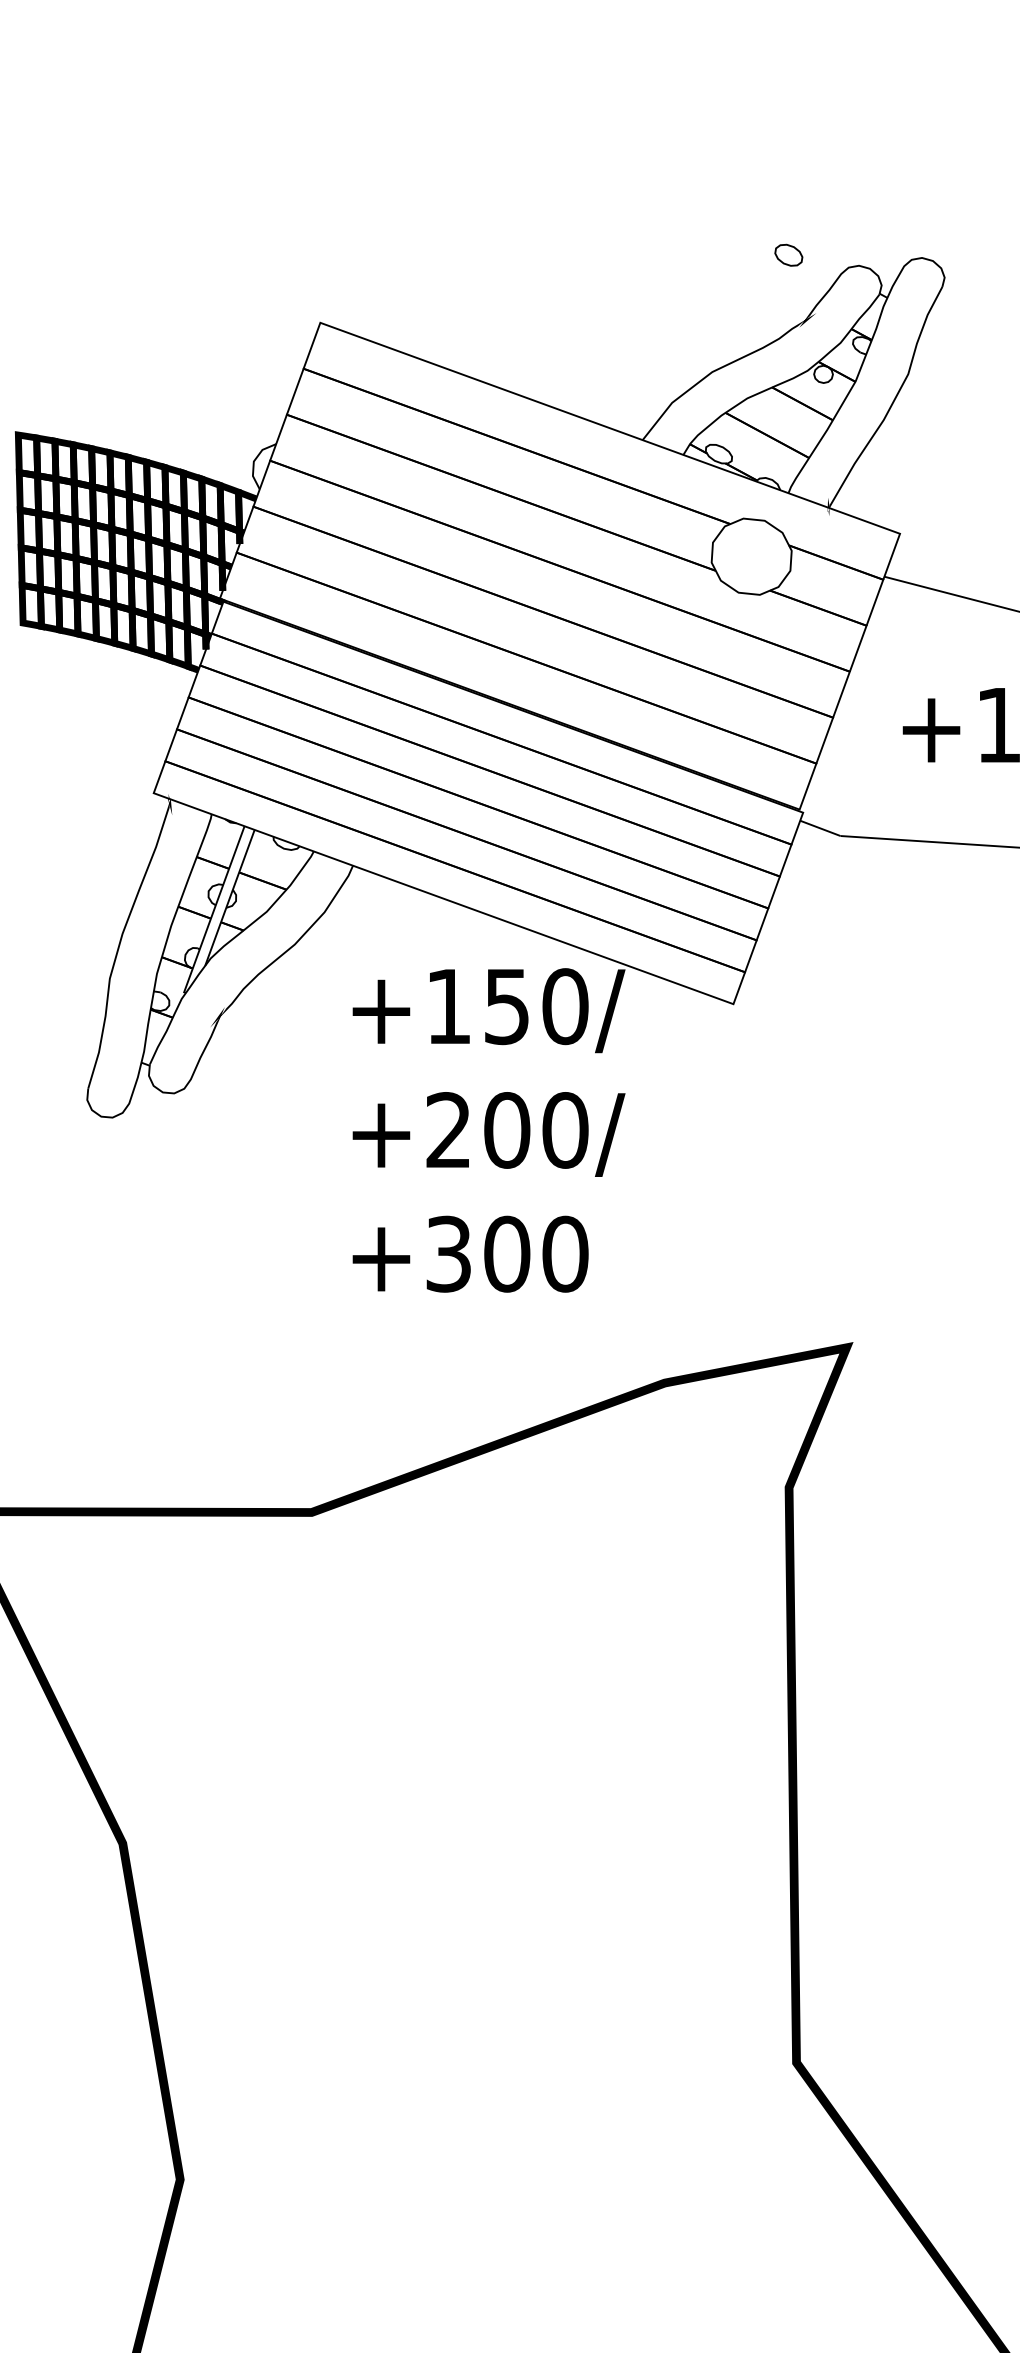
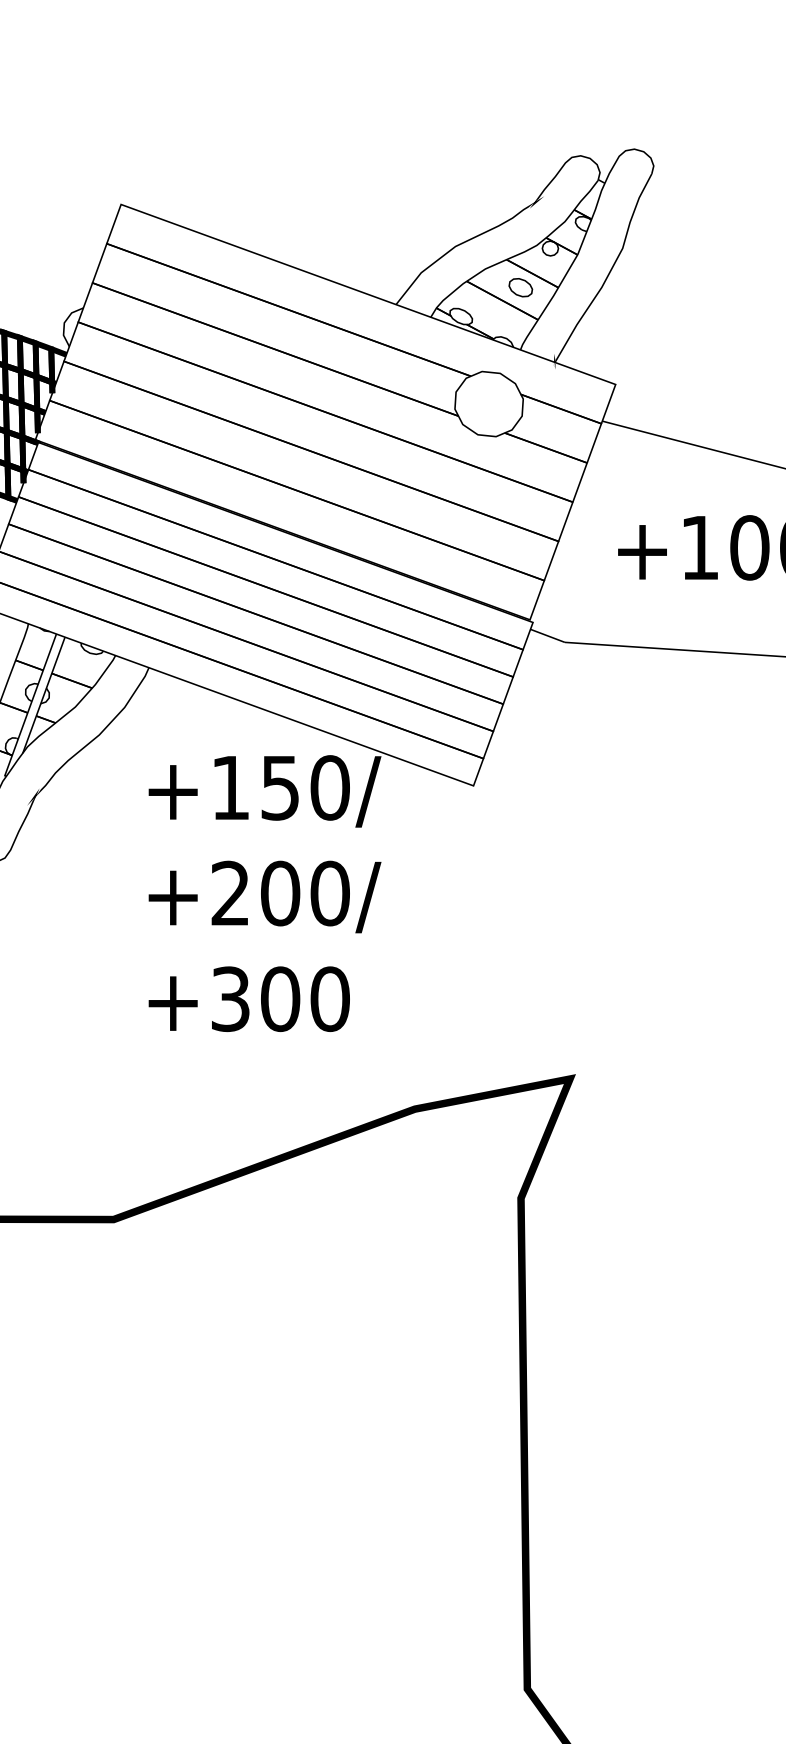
part: (788, 254) -> (520, 287), moved

